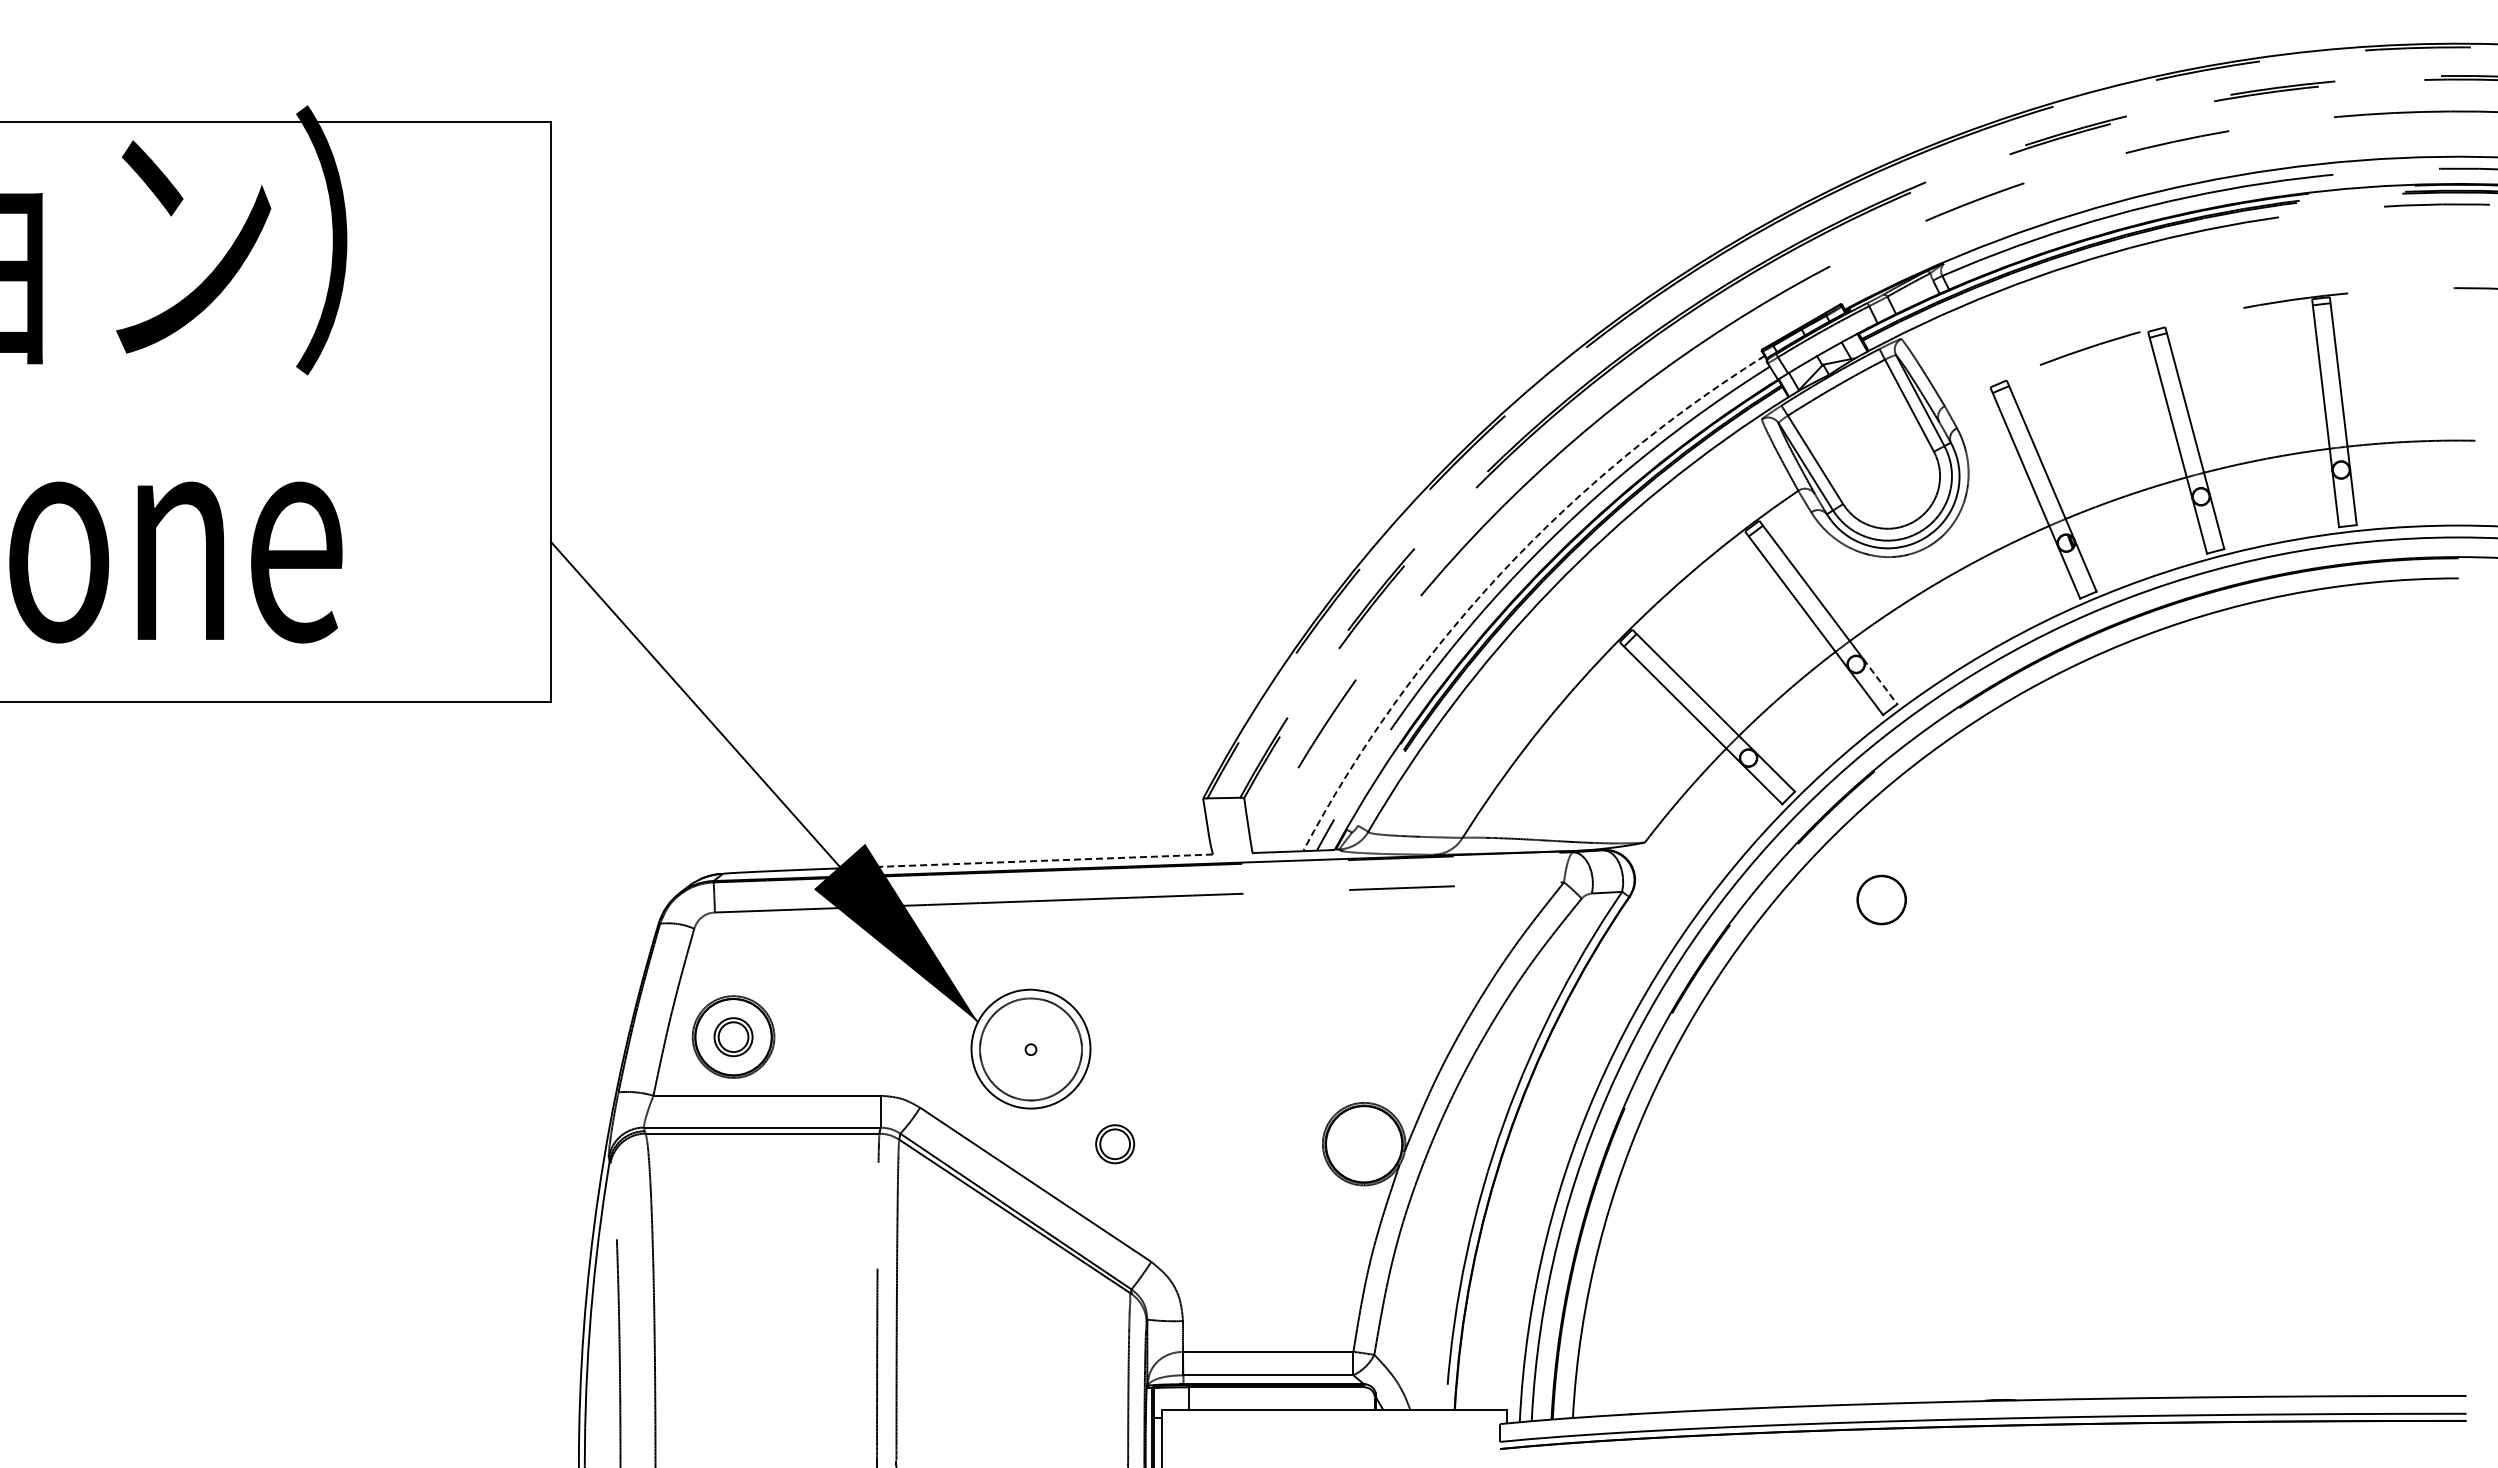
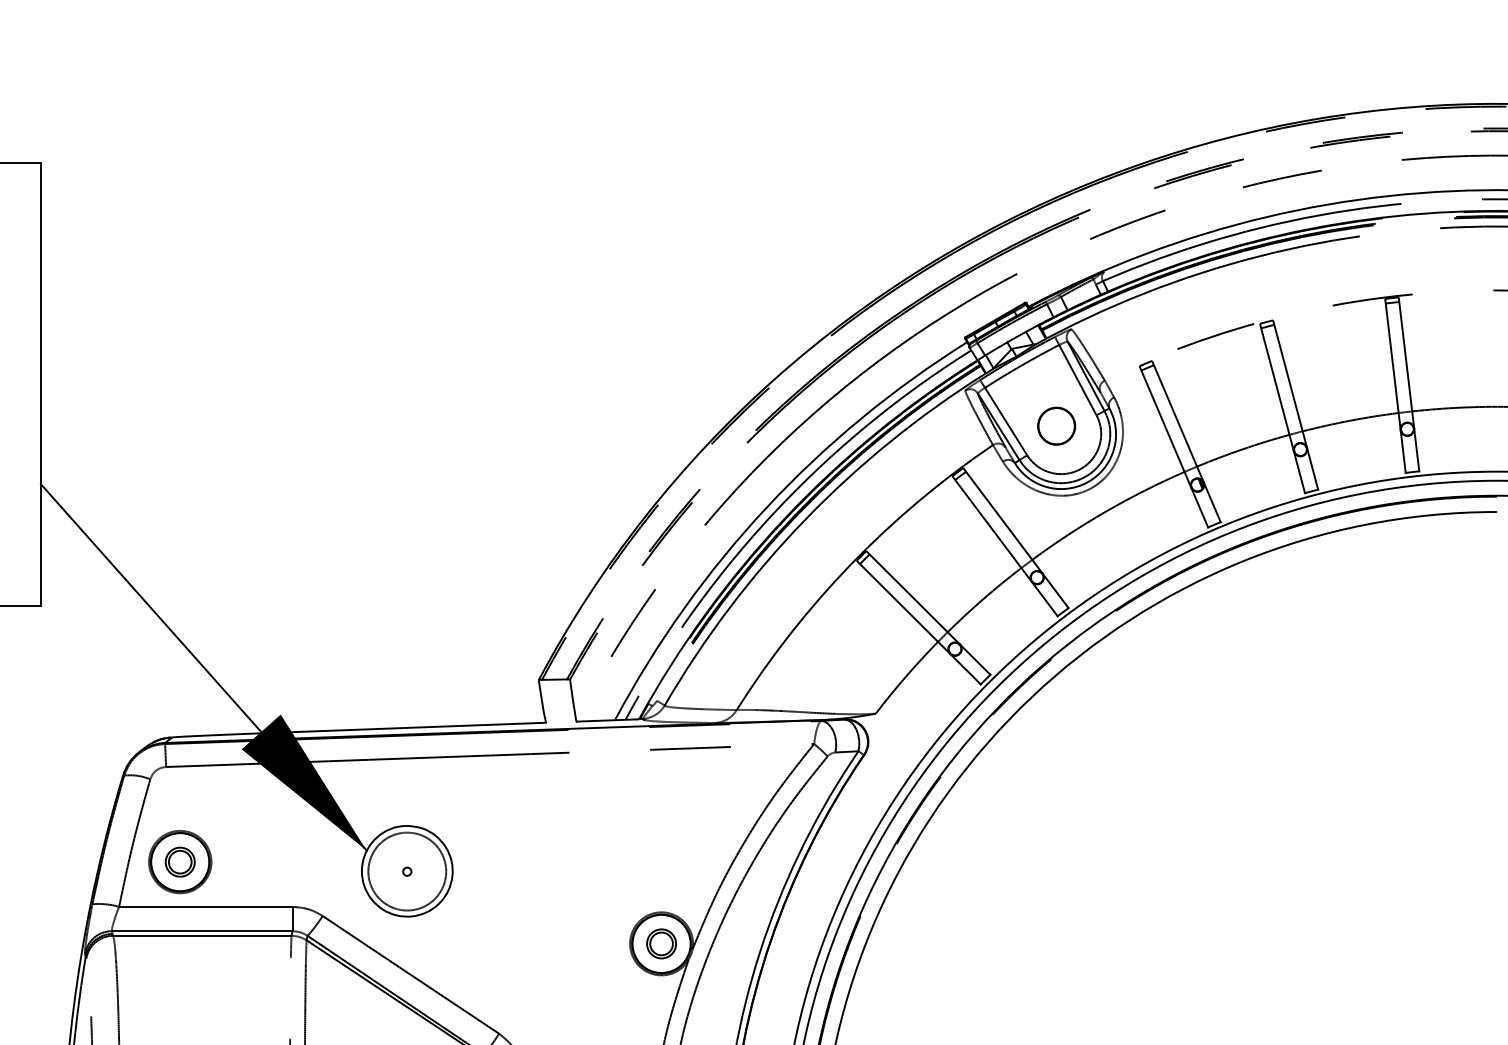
arc: (1501, 572) -> (766, 507), dashed -> solid
line: (1880, 682) -> (1055, 591), dashed -> solid
line: (1038, 860) -> (413, 727), dashed -> solid
part: (1881, 899) -> (1056, 425), moved
part: (1115, 1144) -> (661, 944), moved

